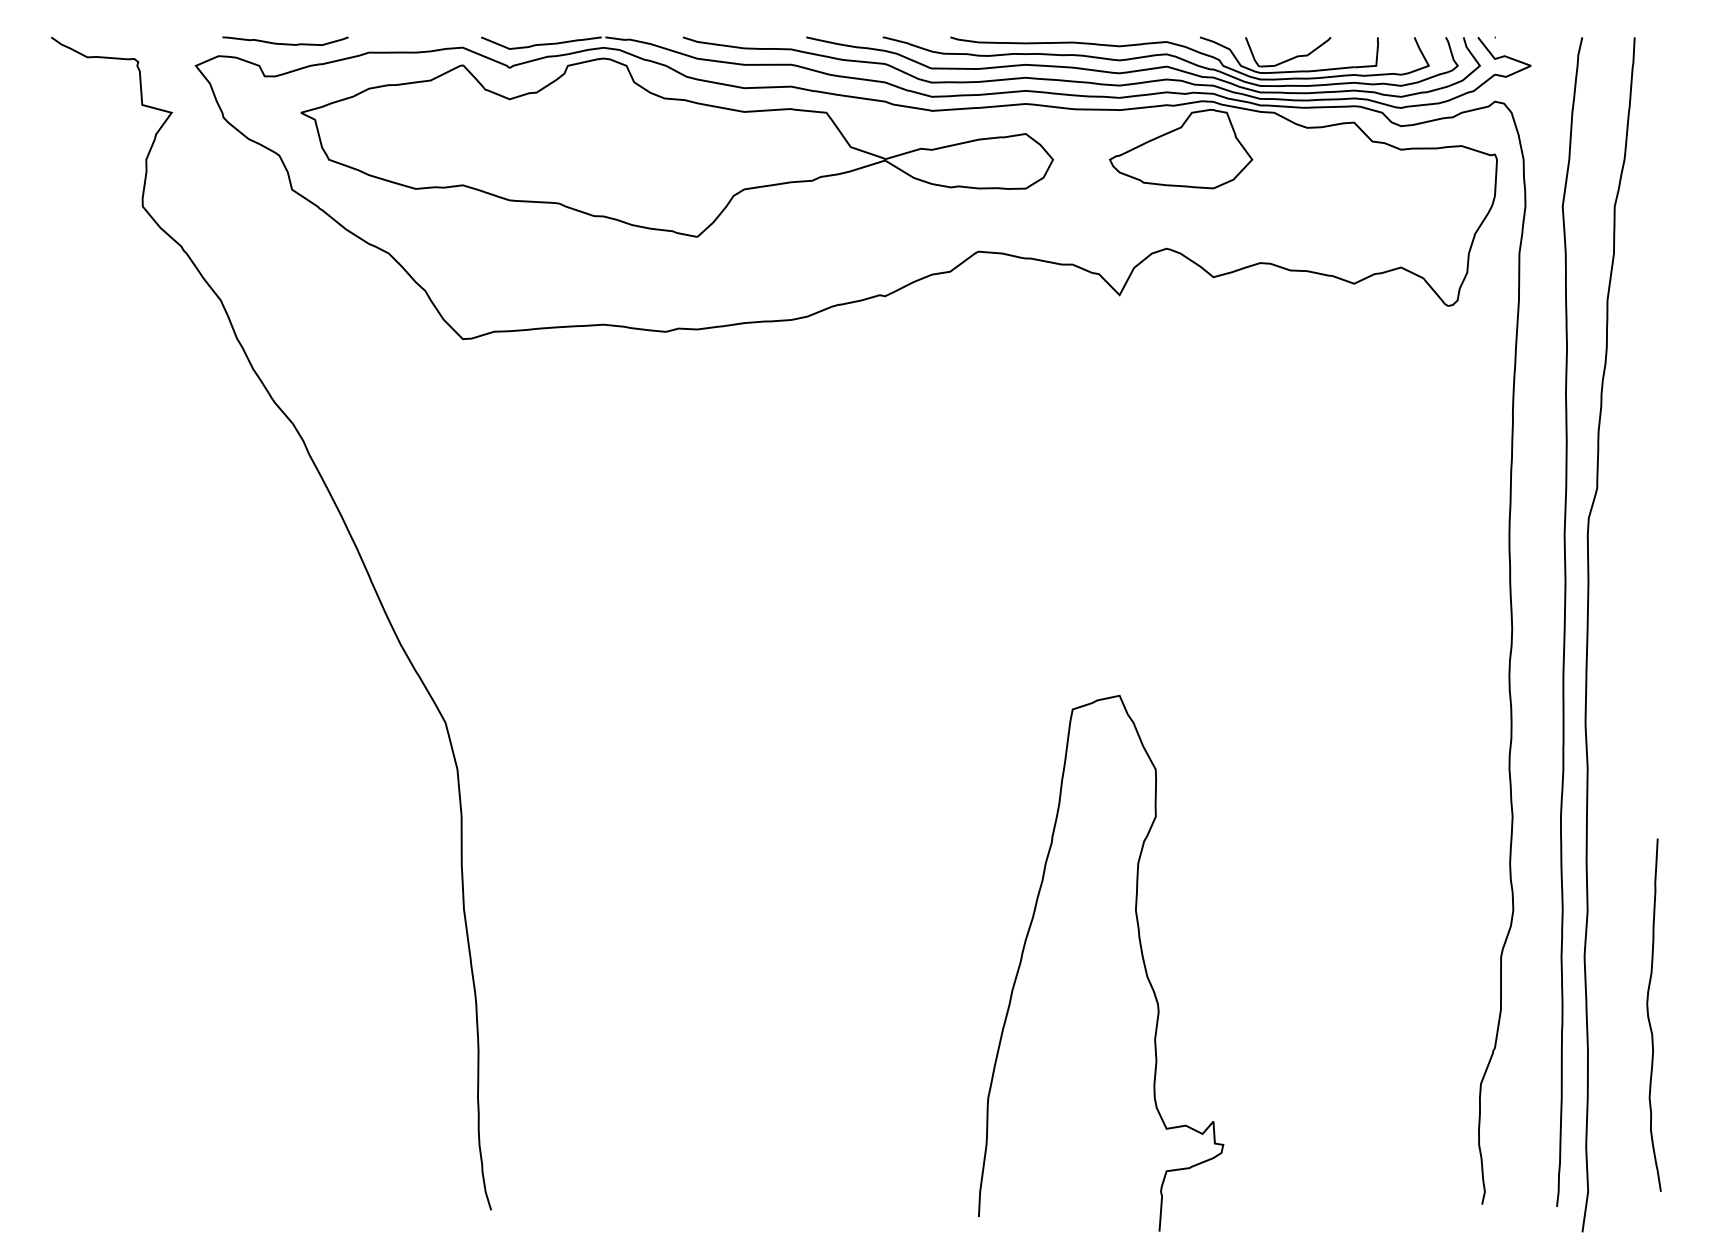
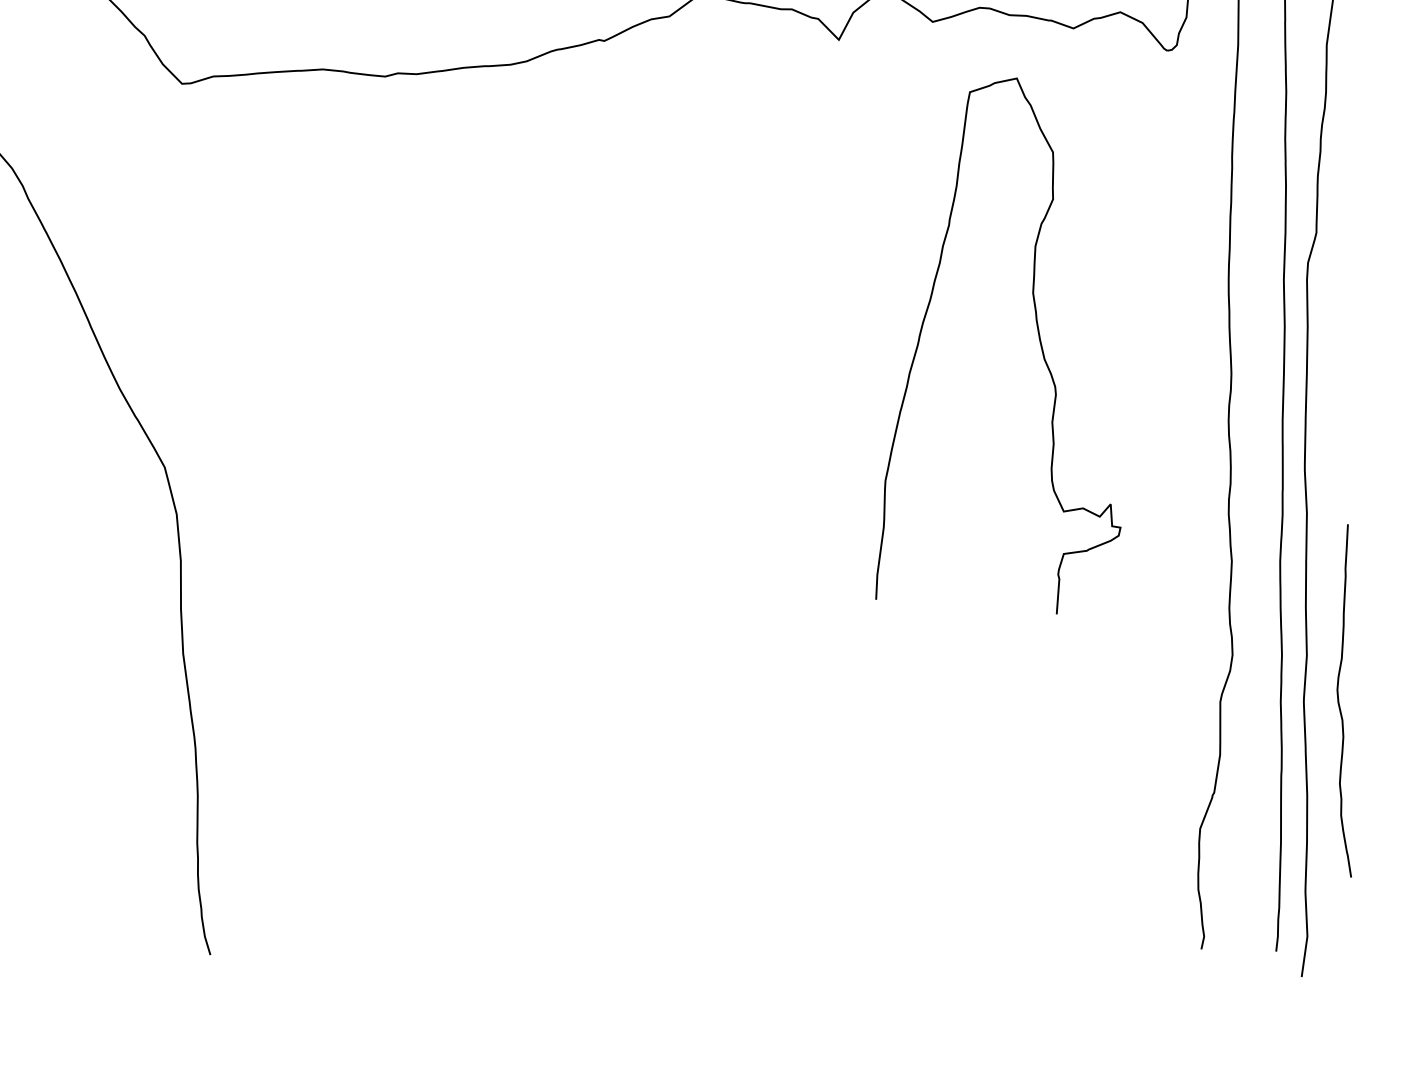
curve: (1141, 956) -> (1038, 339), moved
curve: (1649, 1016) -> (1339, 702), moved

